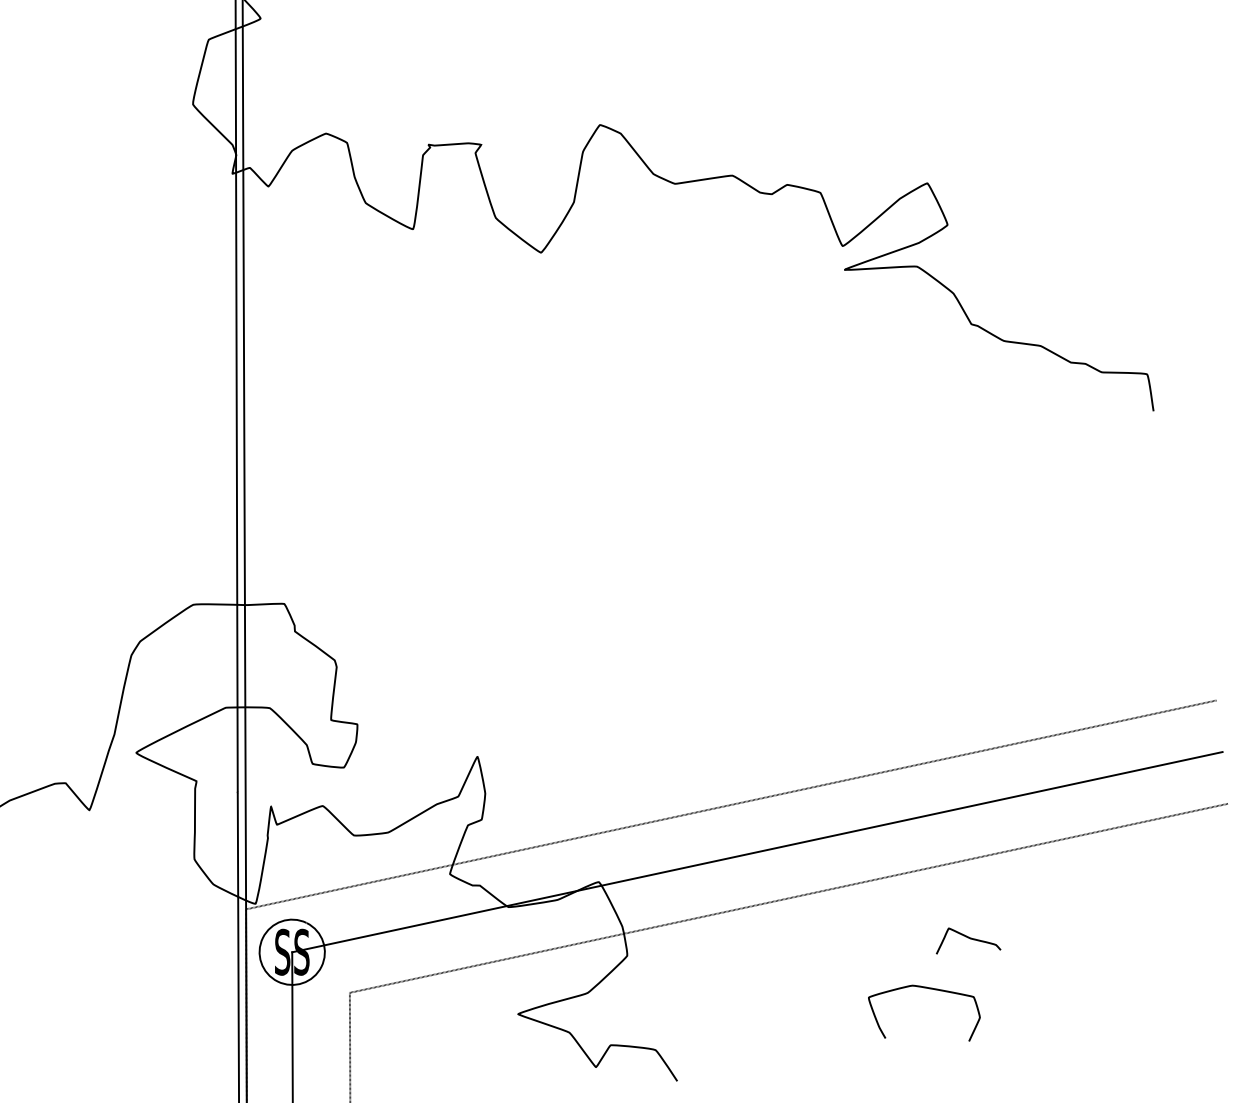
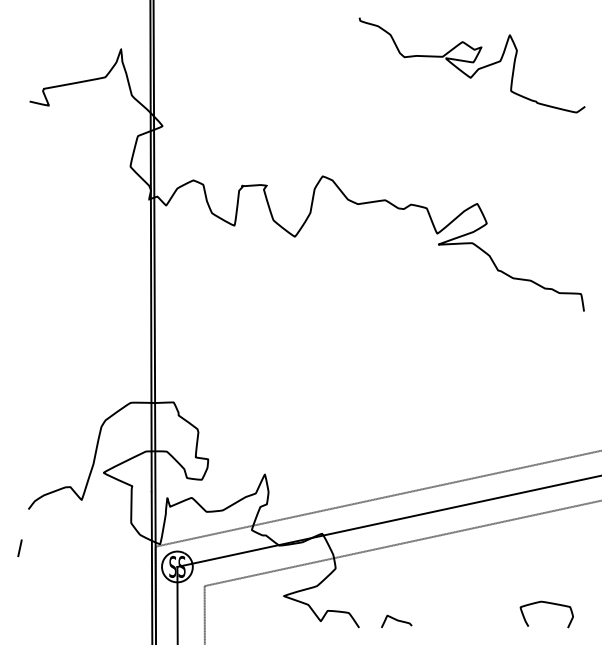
curve: (968, 938) -> (396, 620), moved
curve: (932, 991) -> (550, 604), moved

